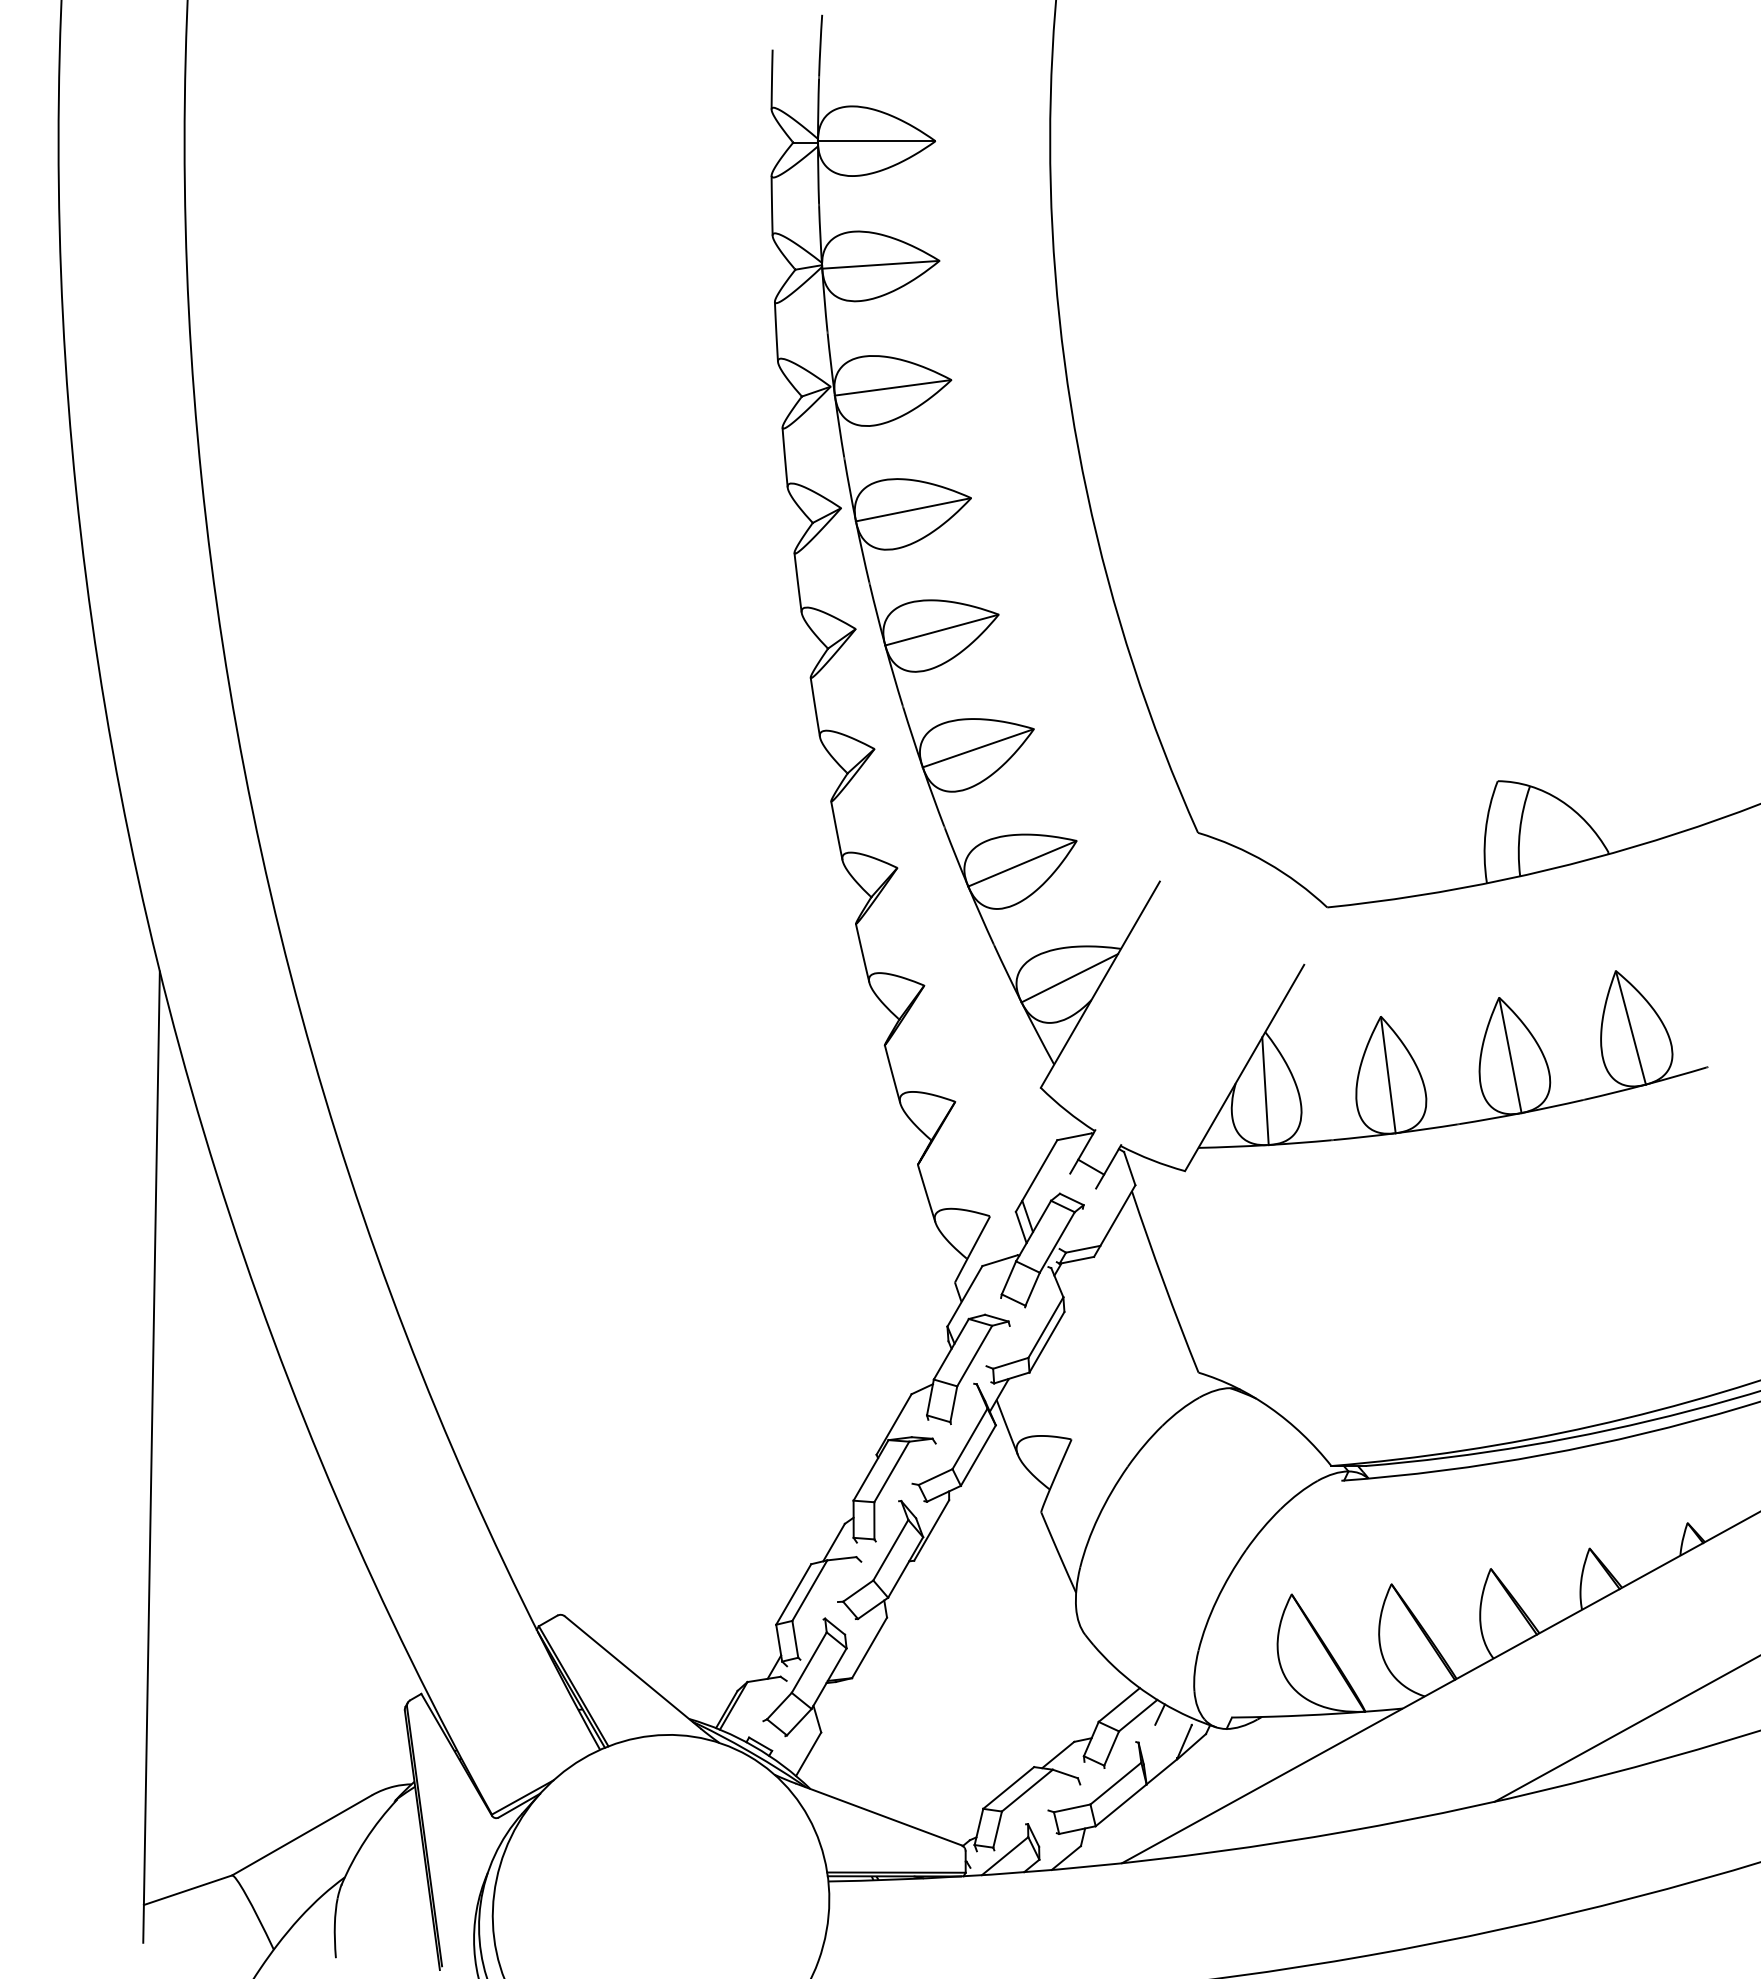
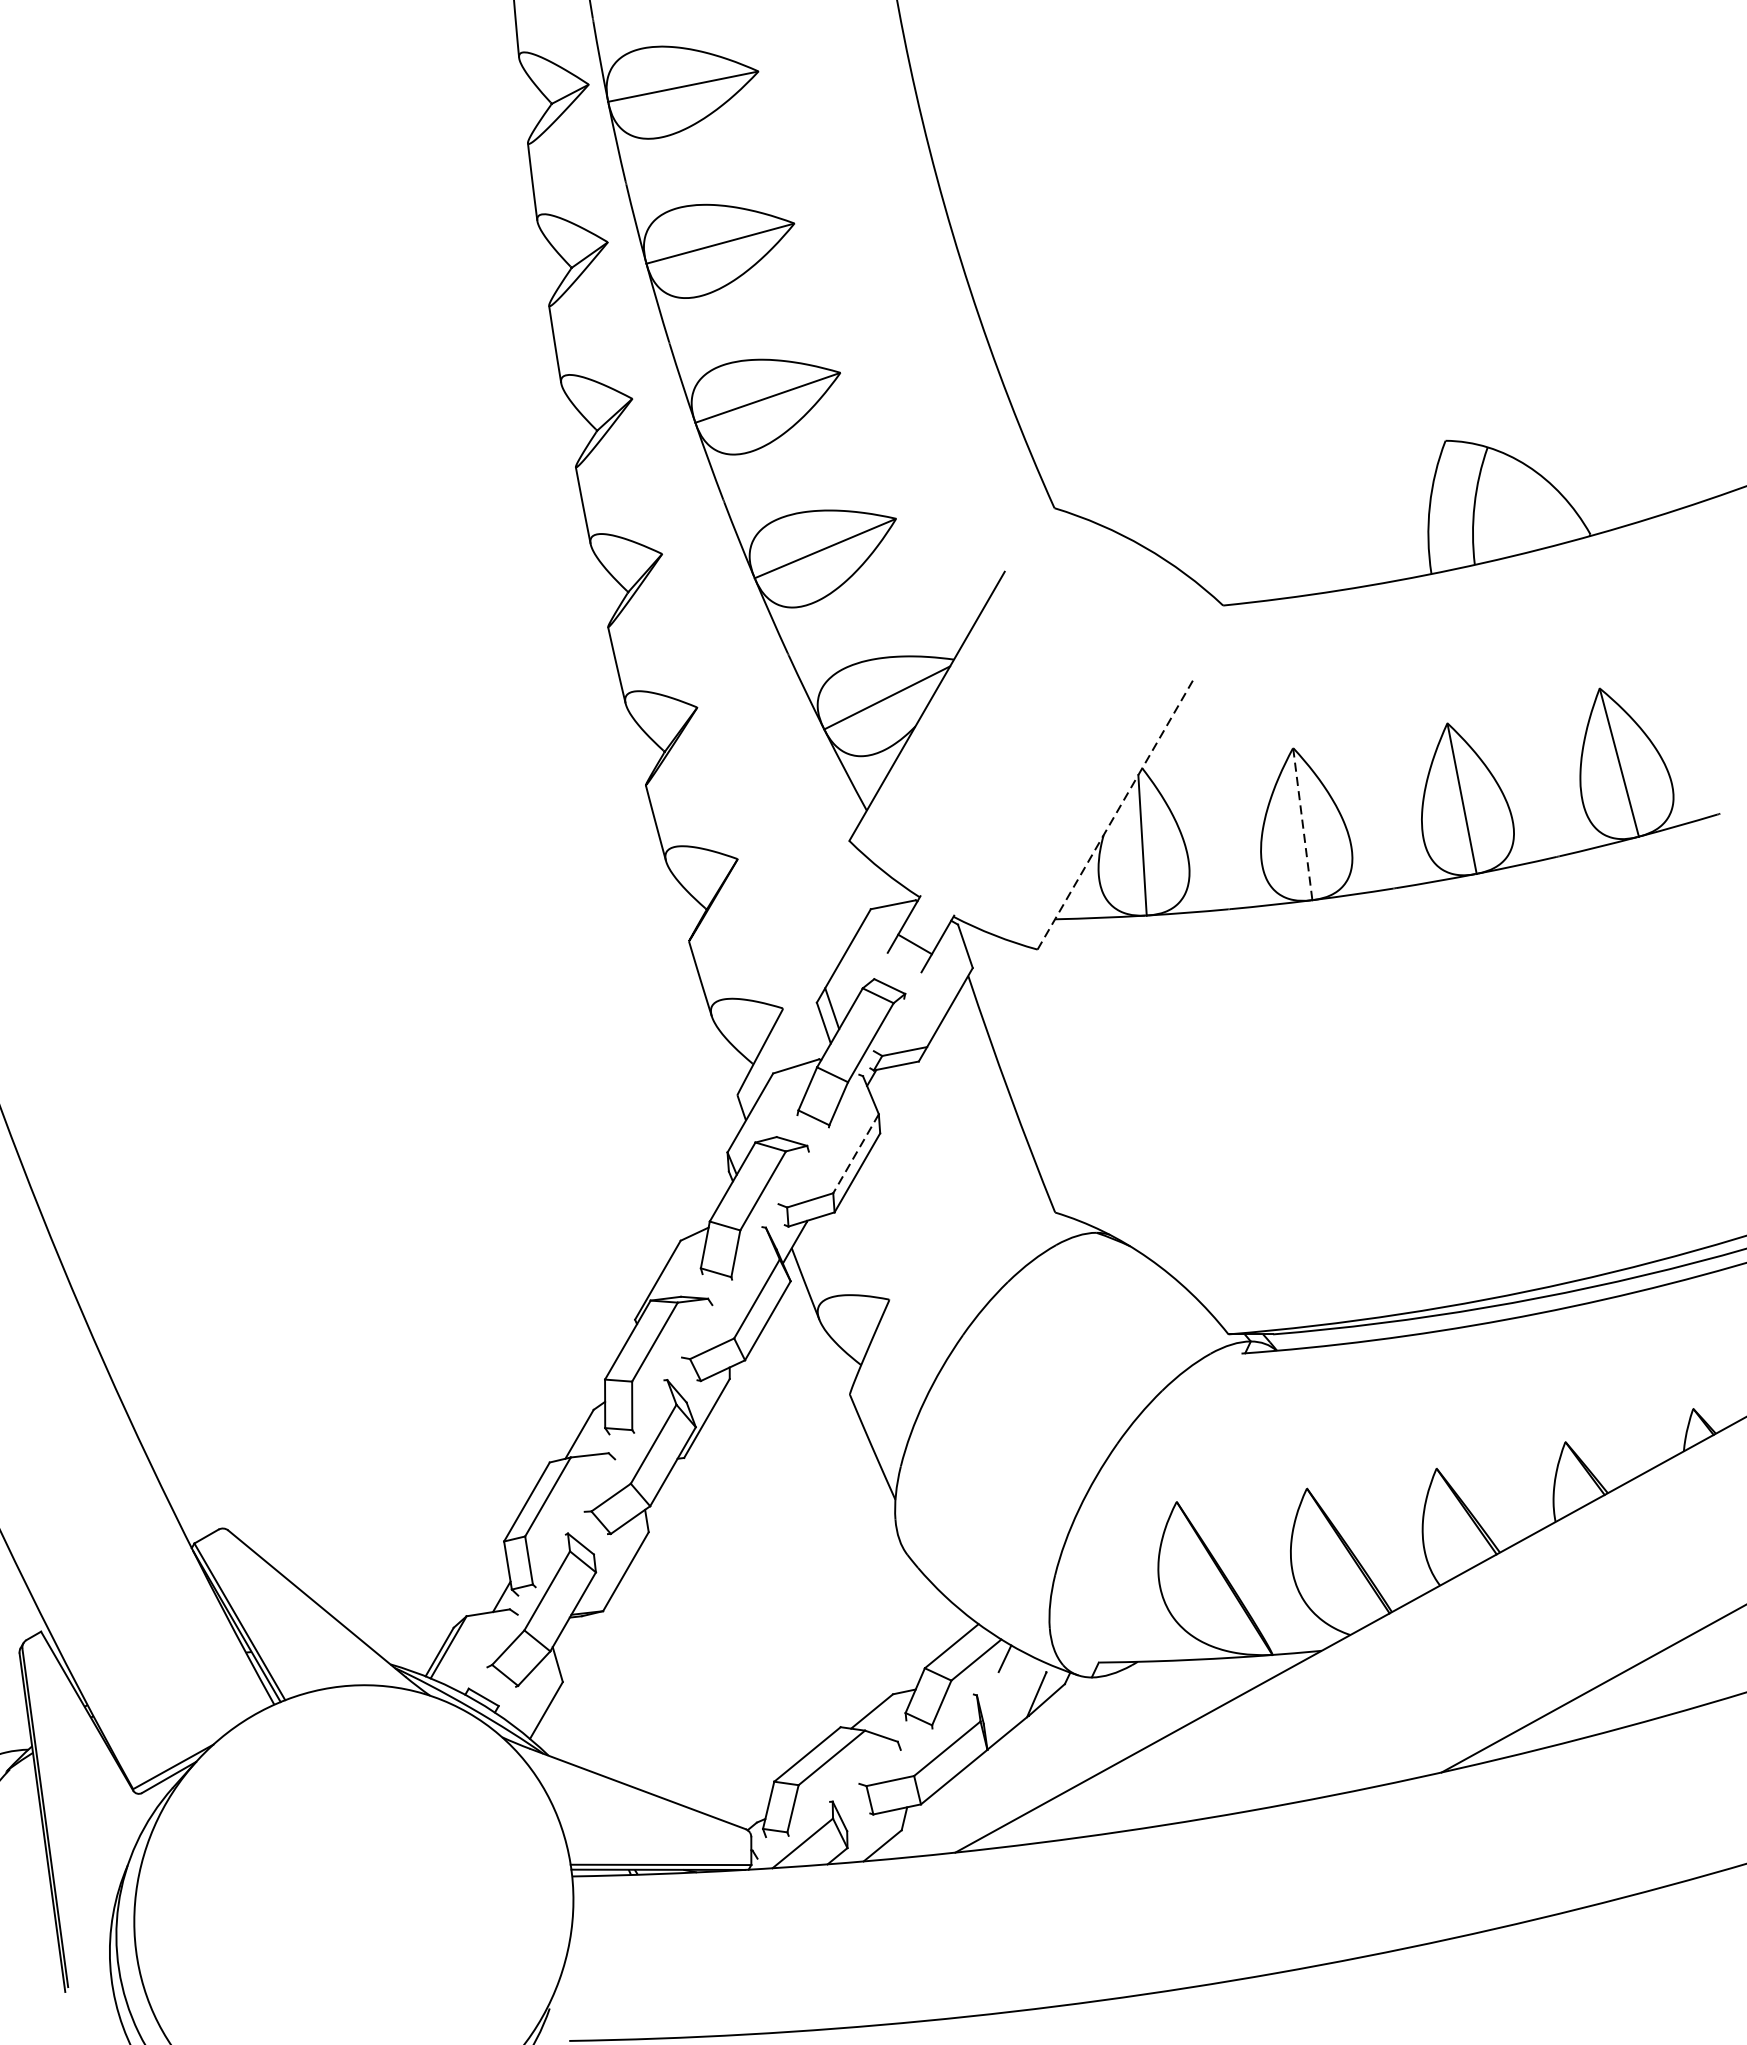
line: (1244, 1067) -> (1115, 814), solid -> dashed
line: (1388, 1075) -> (1303, 824), solid -> dashed
line: (1045, 1327) -> (855, 1153), solid -> dashed

